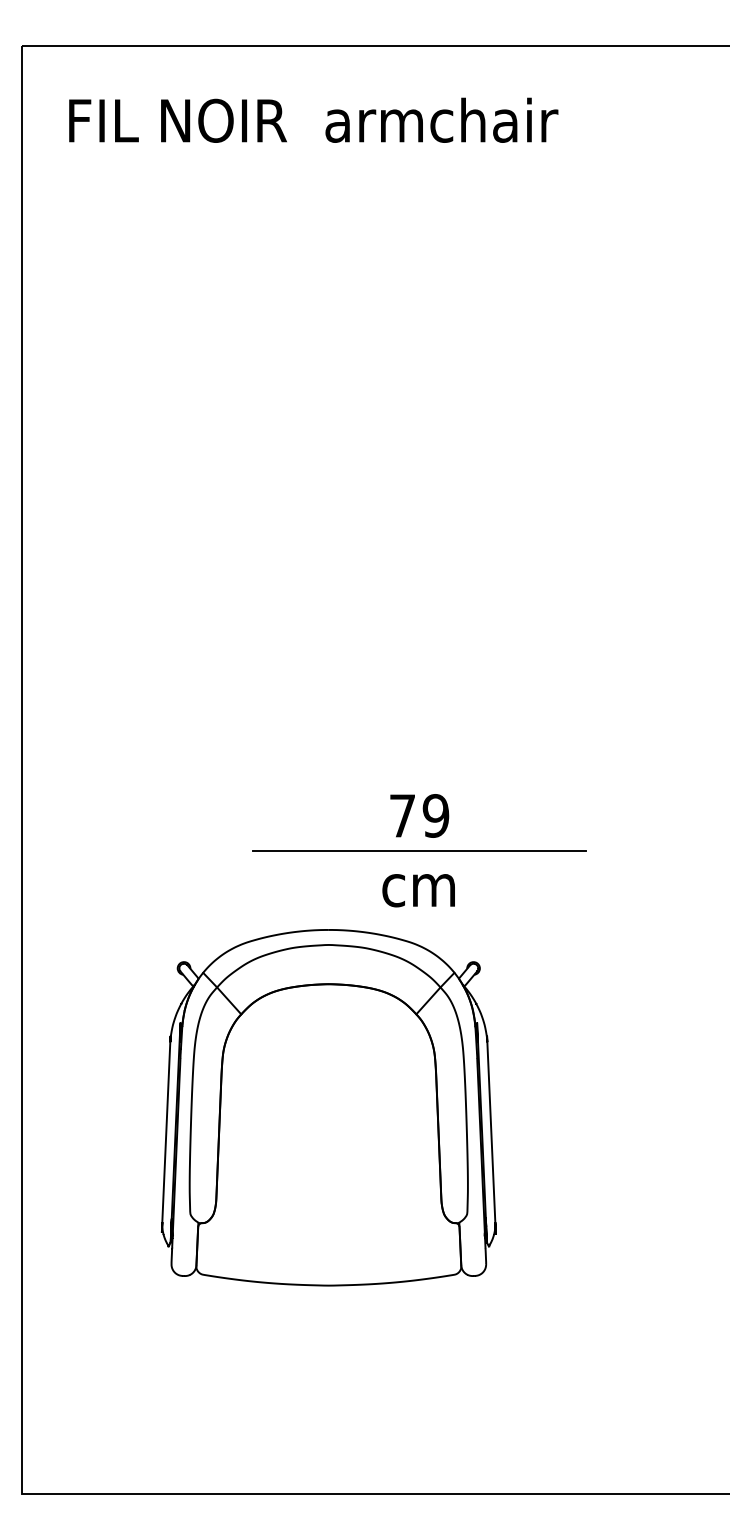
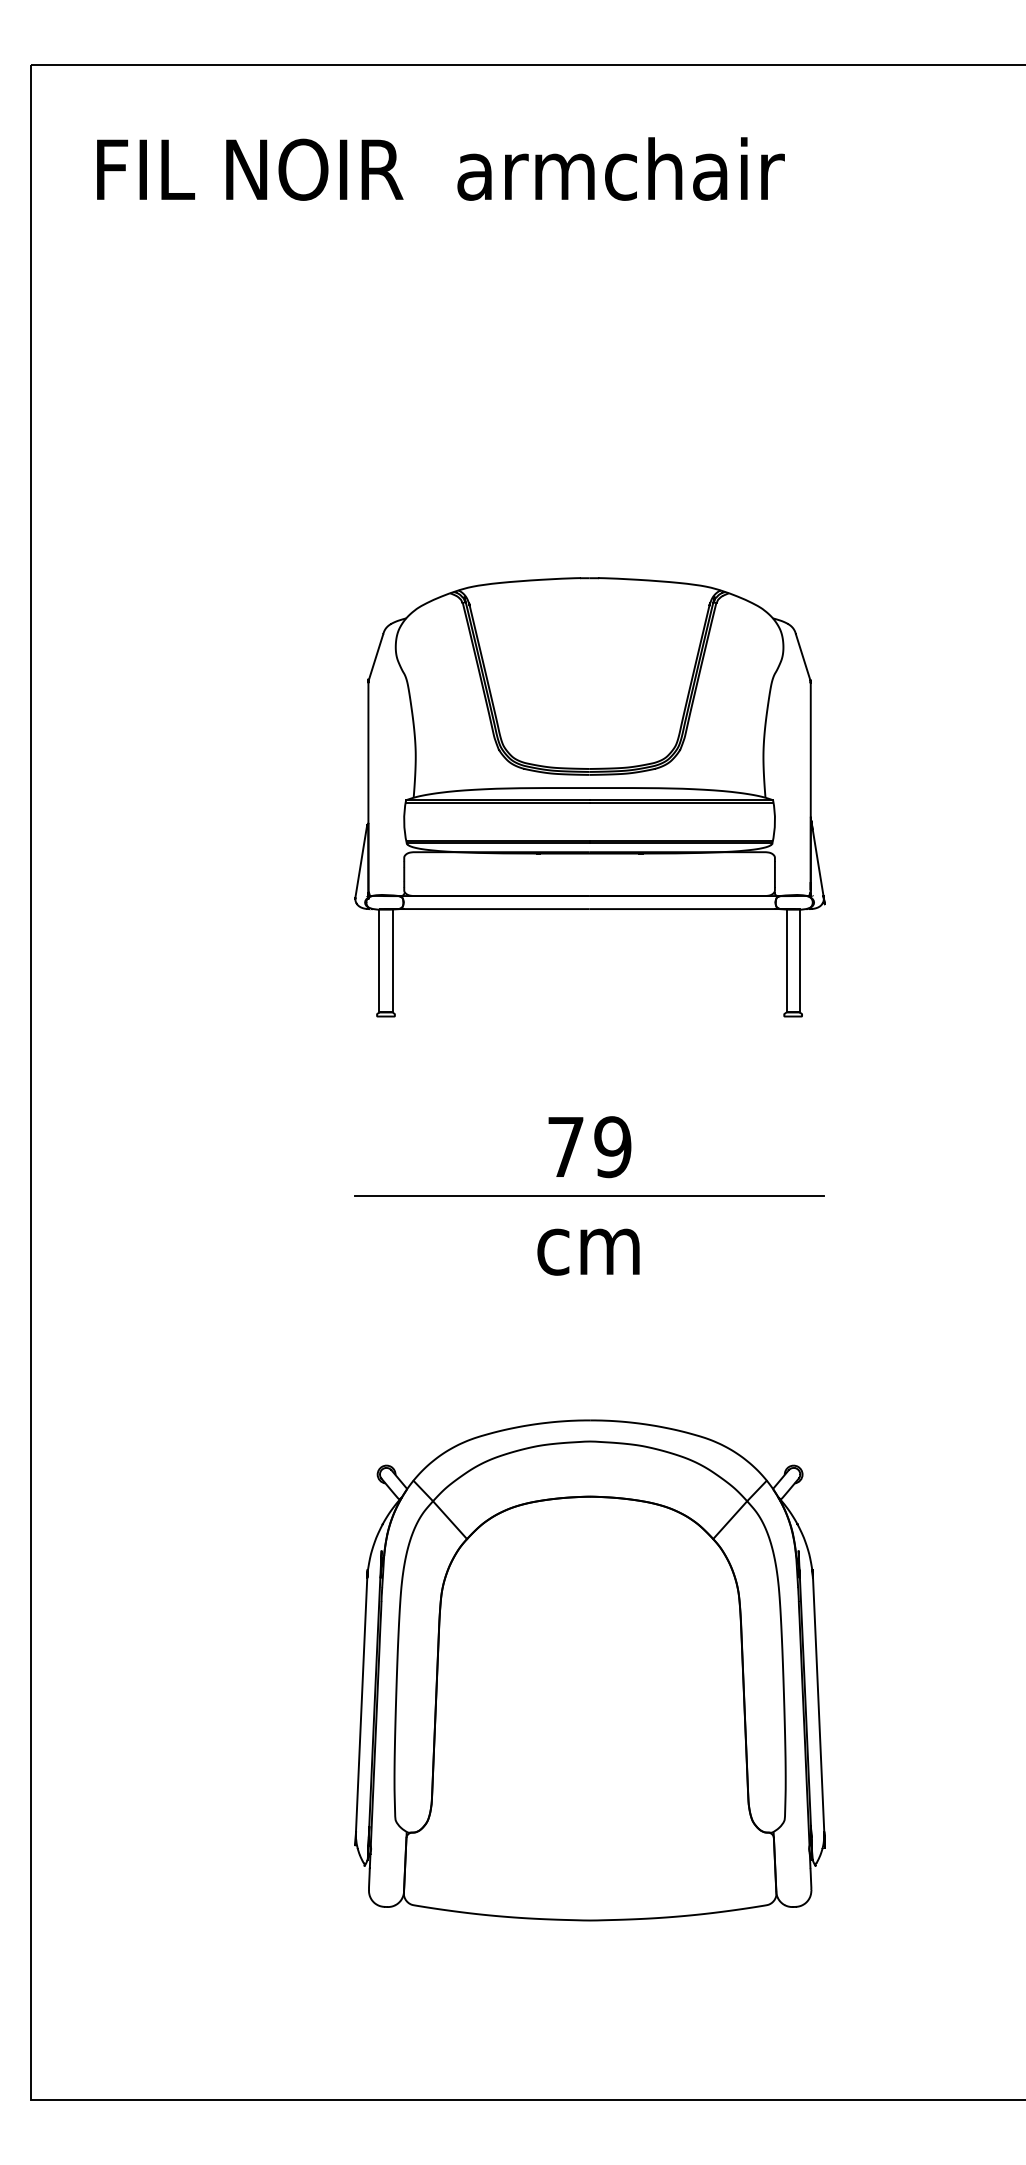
part: (419, 567) -> (589, 797), added
part: (328, 1107) -> (589, 1670), moved

